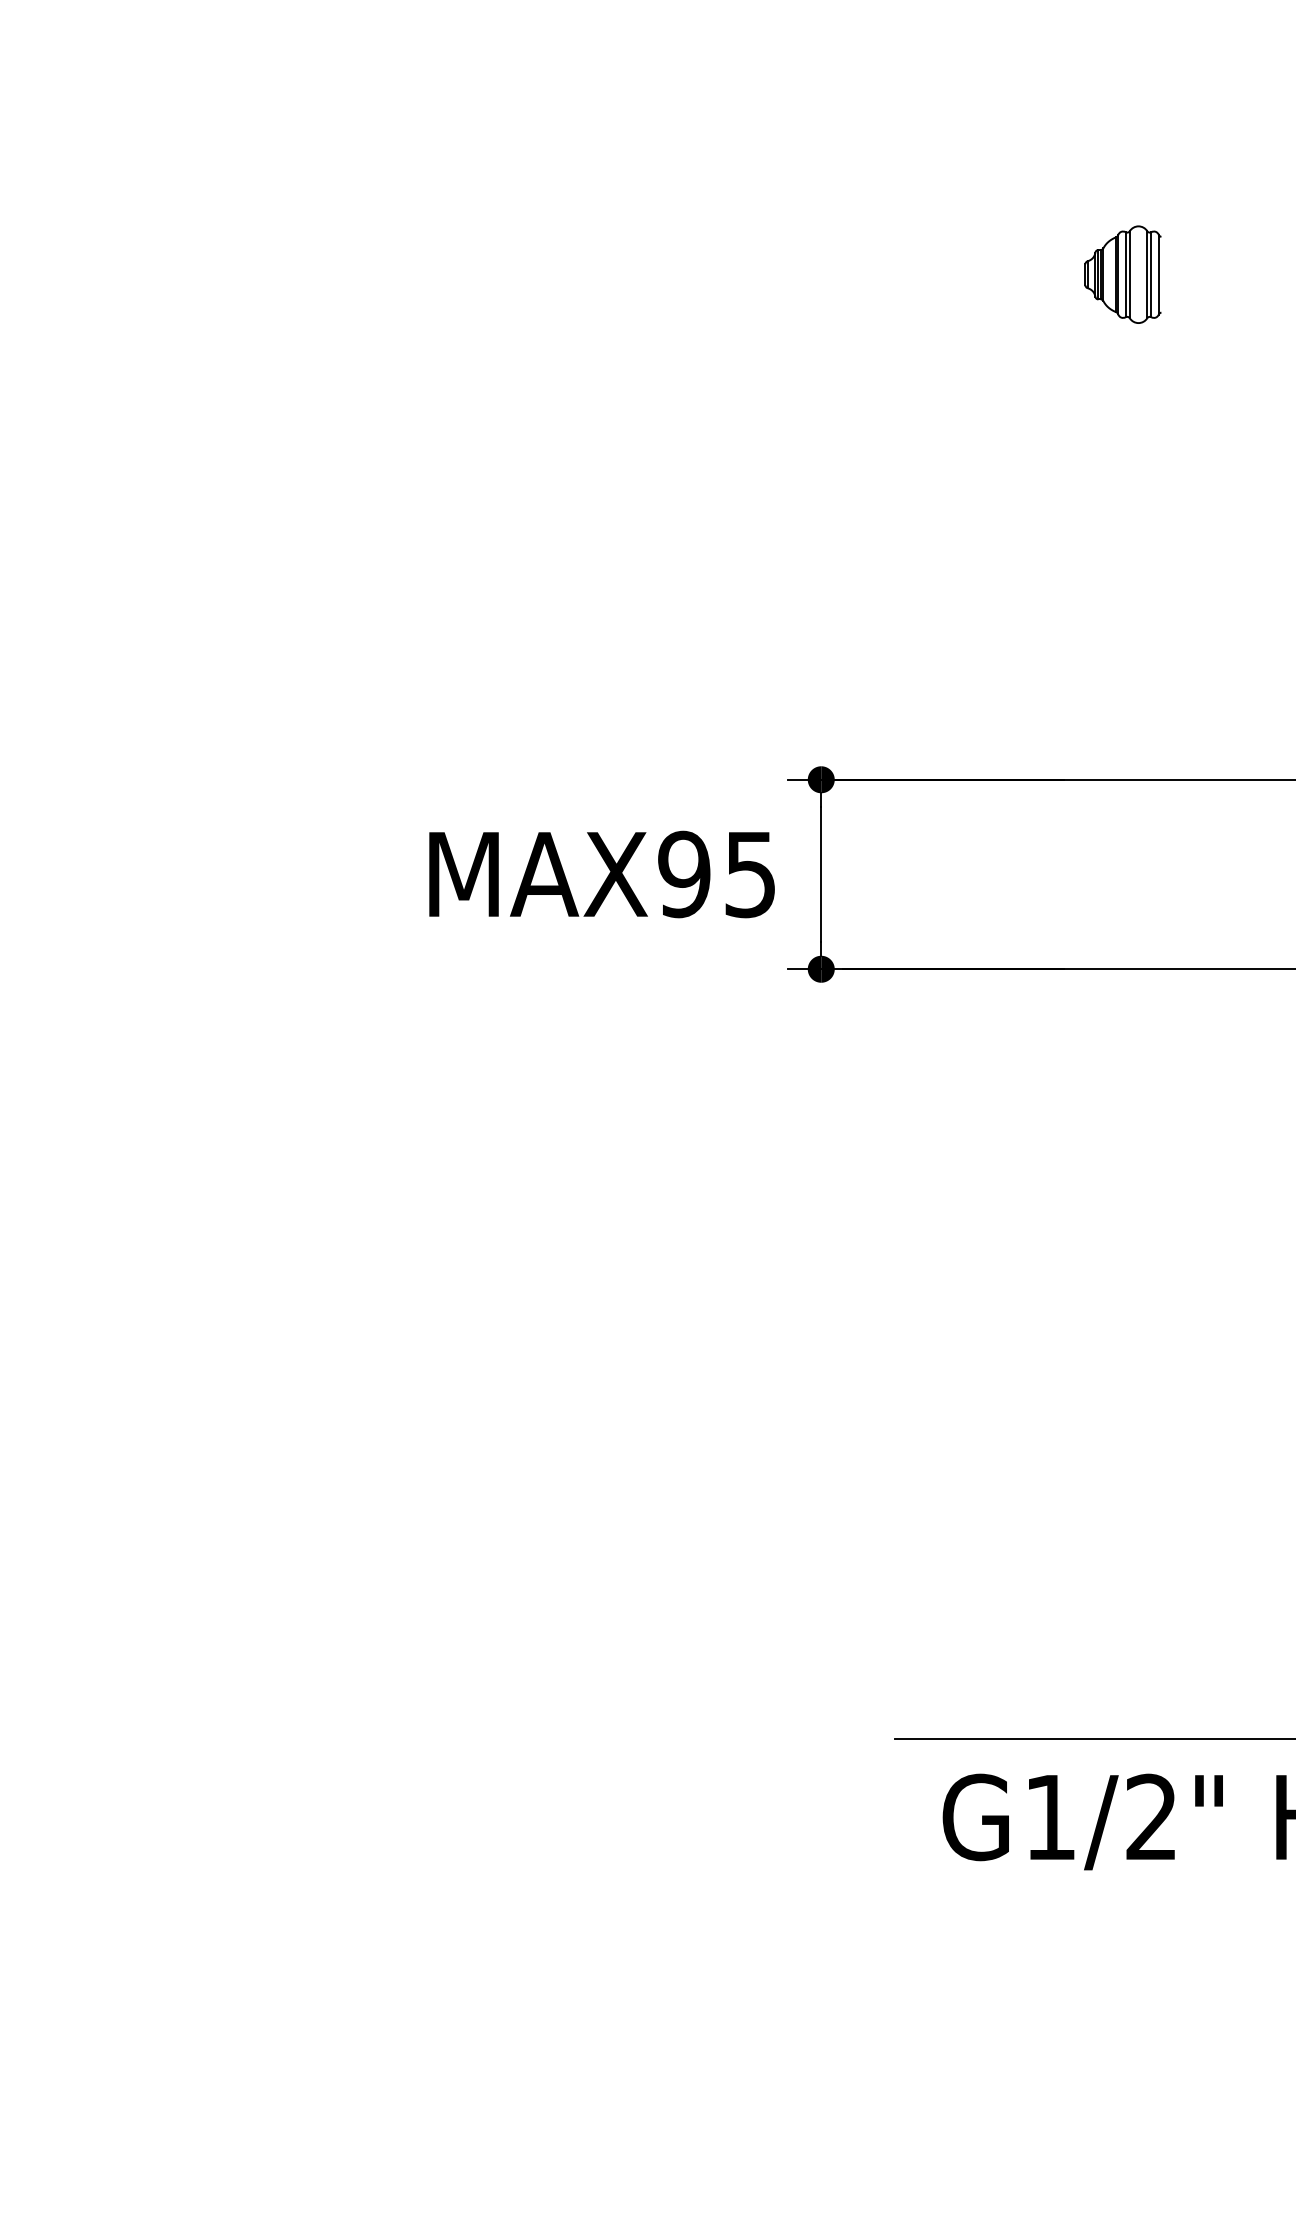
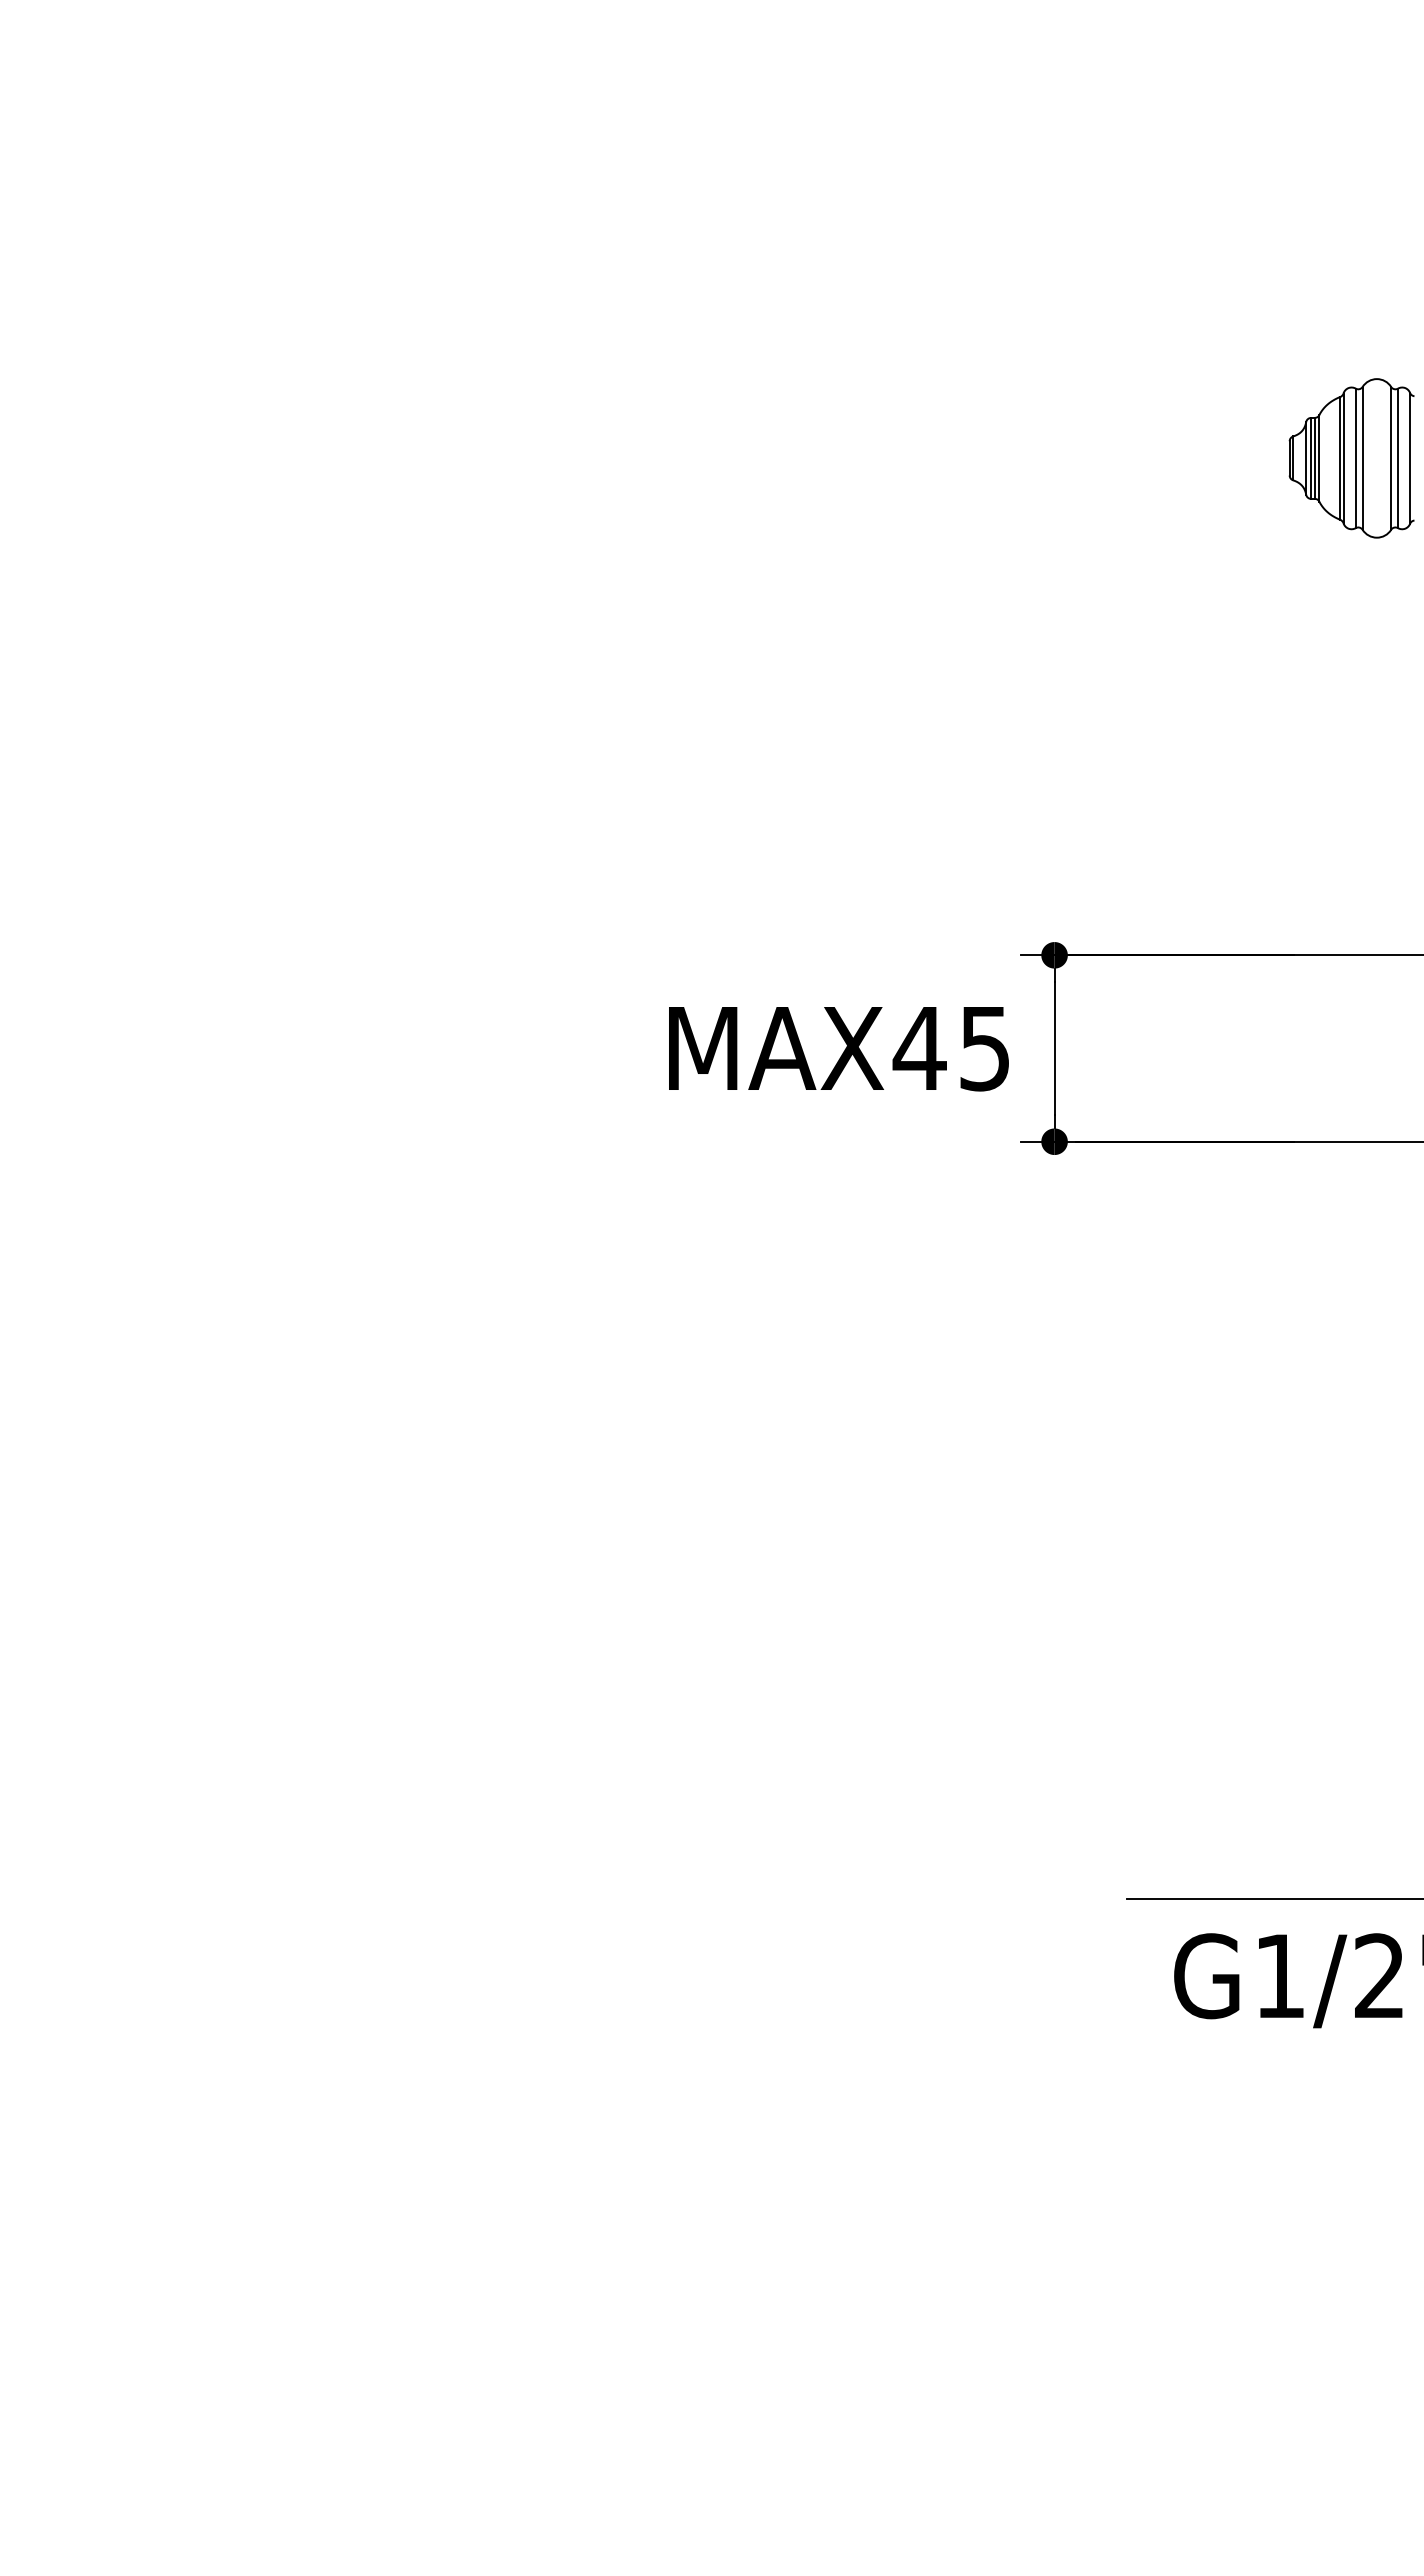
part: (1123, 274) -> (1351, 458), size x1.67
text: (683, 874) -> (919, 1048), MAX95 -> MAX45

